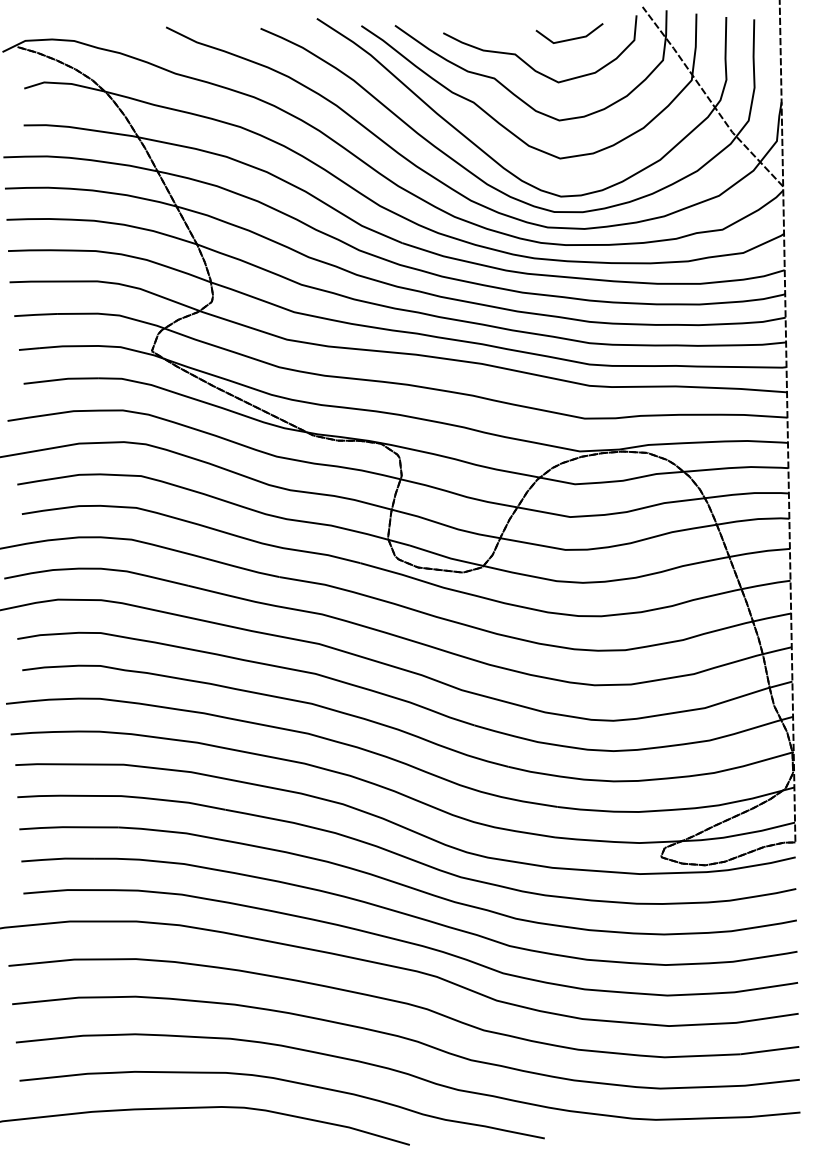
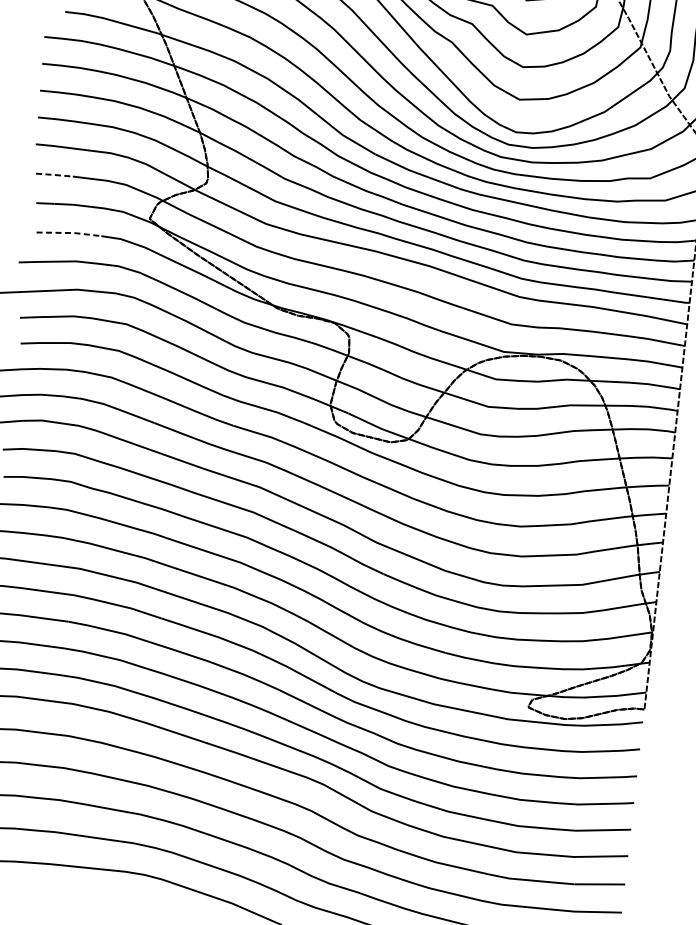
line: (35, 314) -> (54, 174), solid -> dashed
line: (61, 379) -> (69, 233), solid -> dashed

